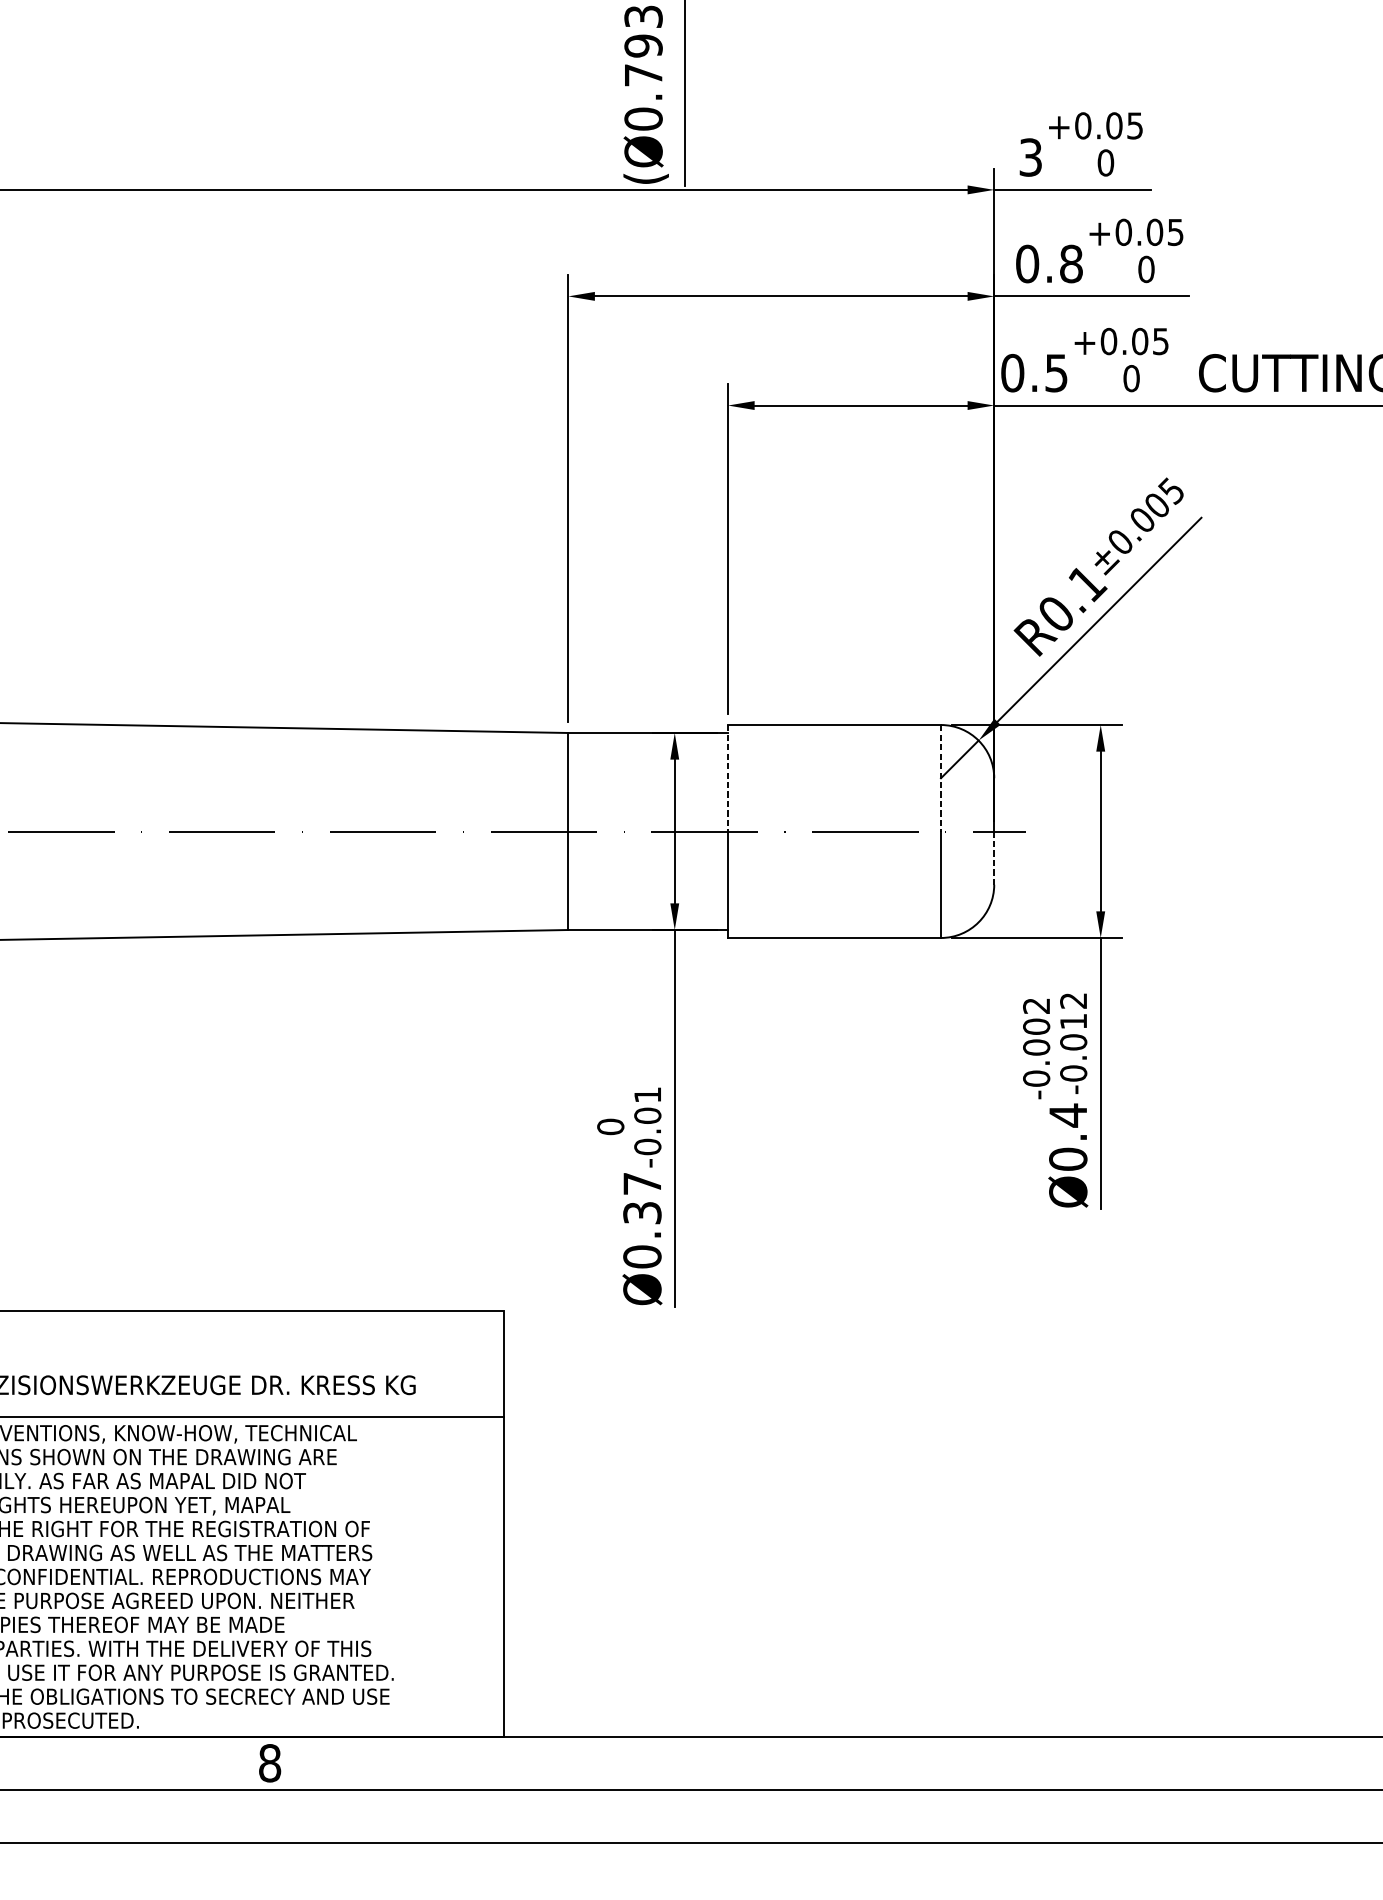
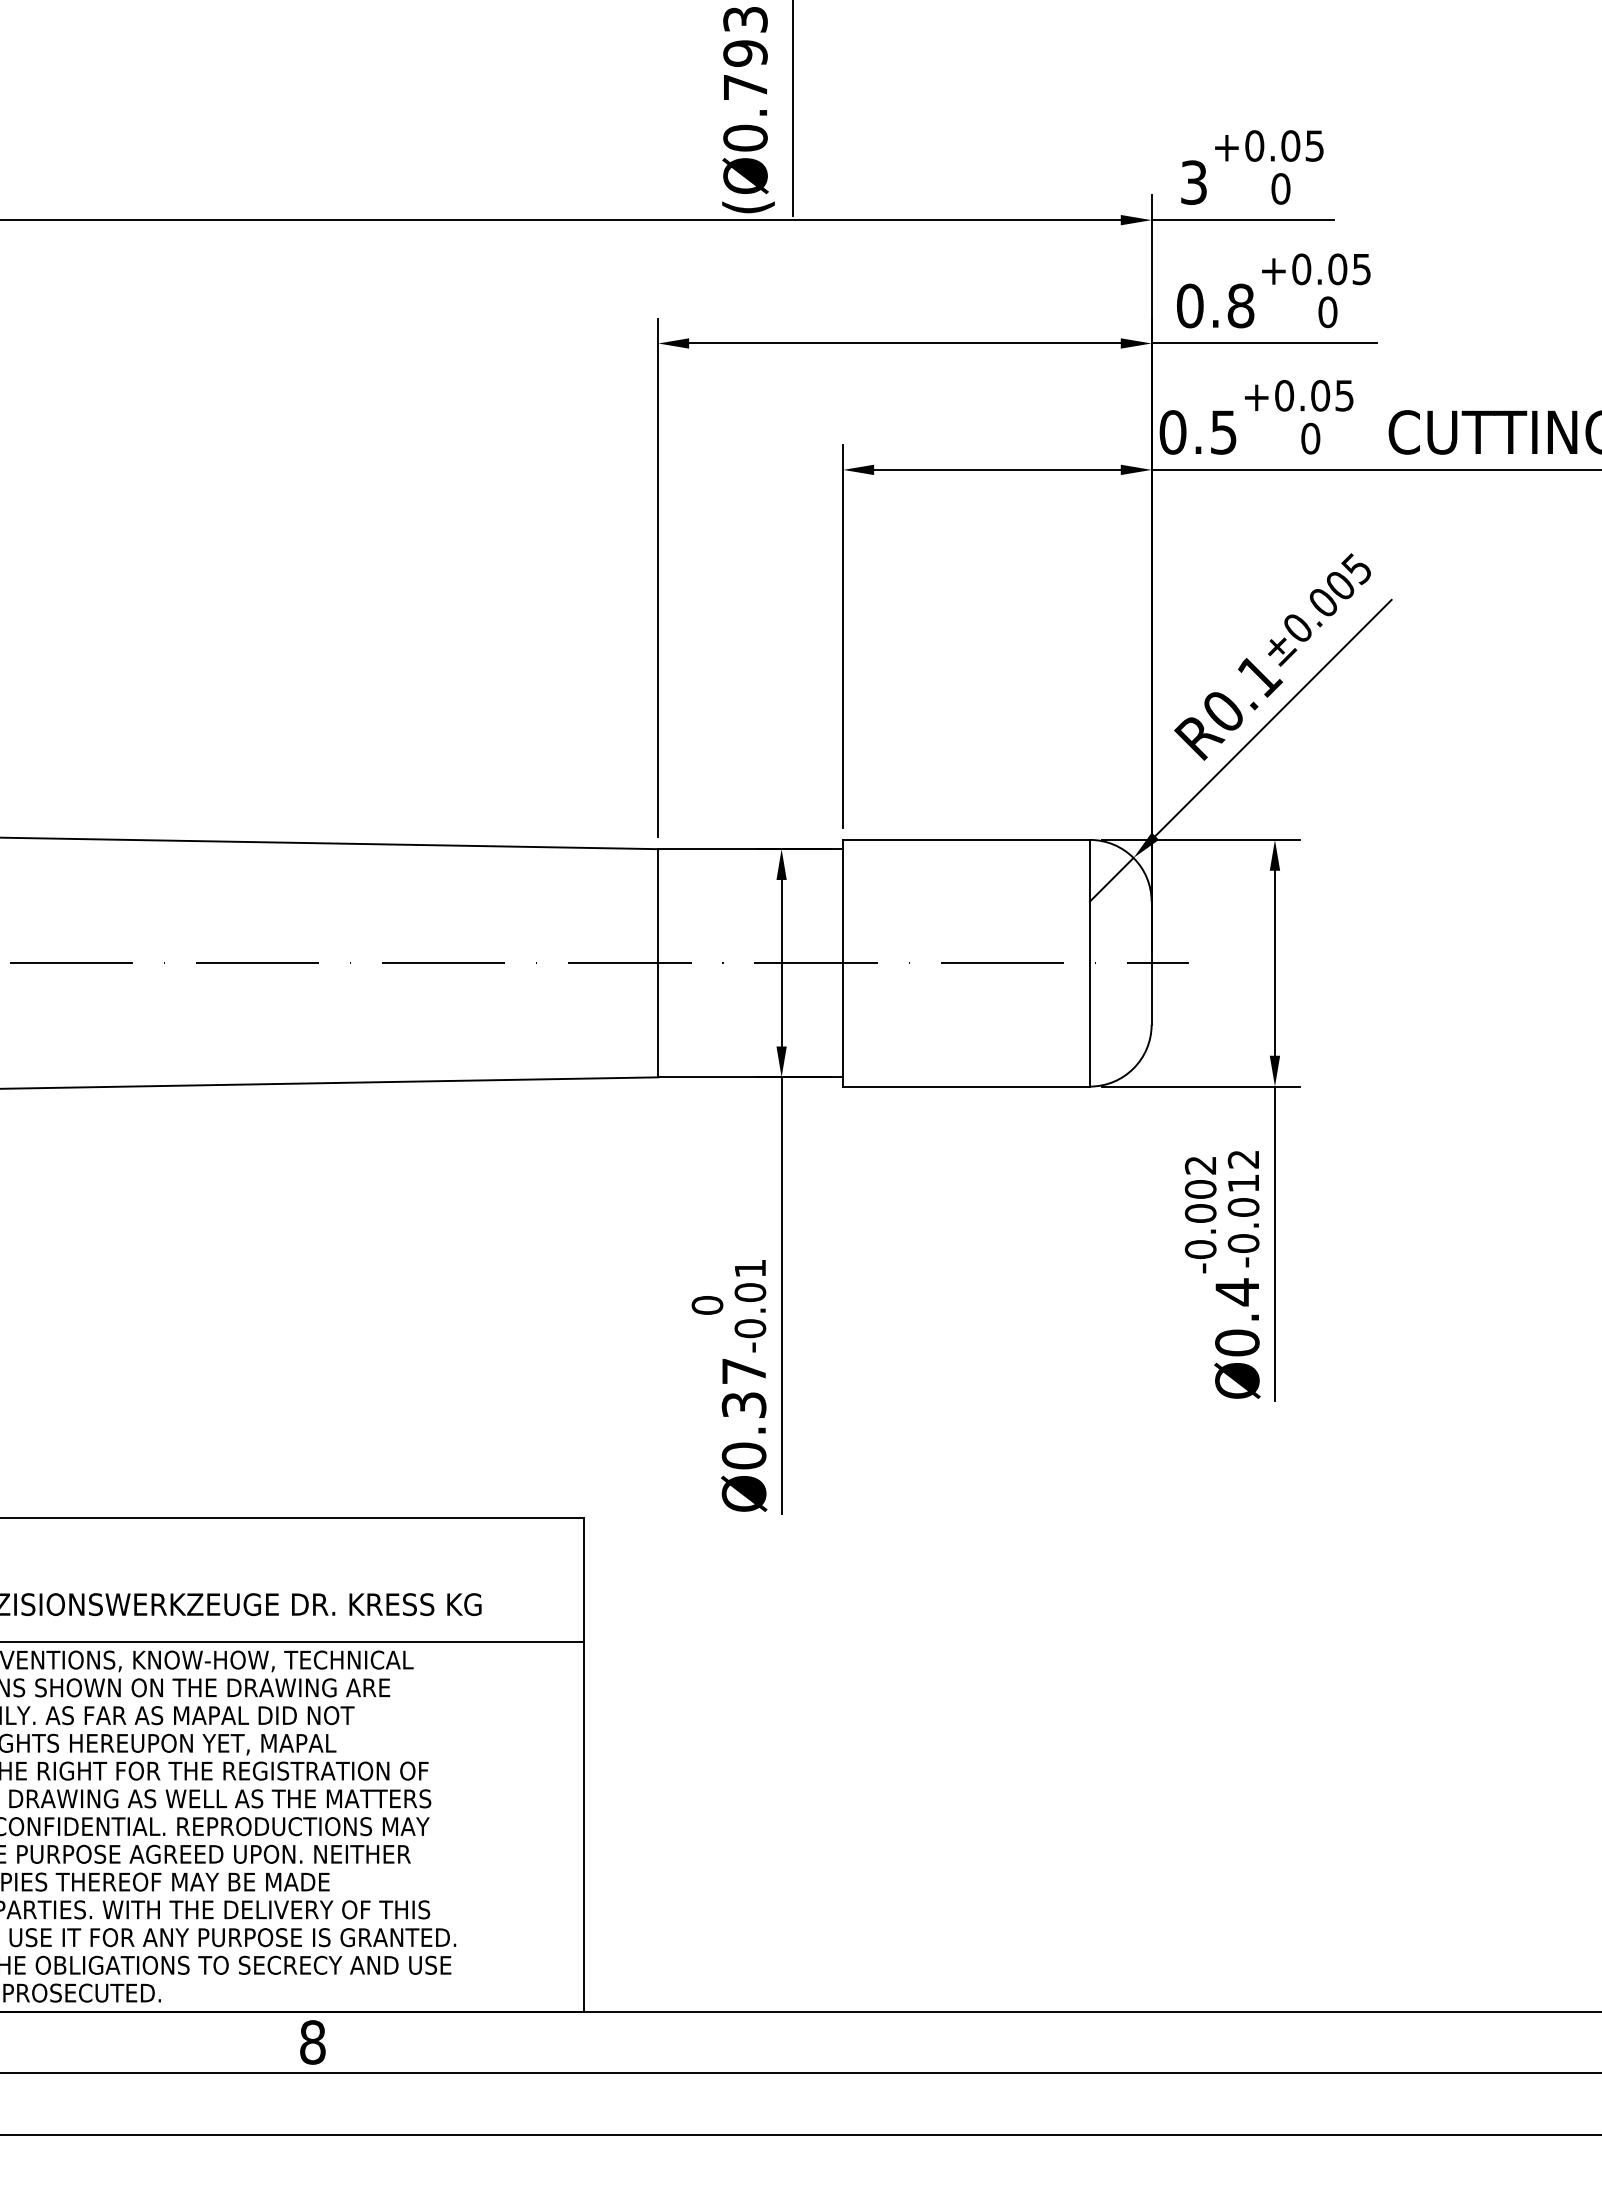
line: (728, 778) -> (843, 901), dashed -> solid
line: (940, 778) -> (1089, 901), dashed -> solid
line: (994, 858) -> (1151, 994), dashed -> solid

